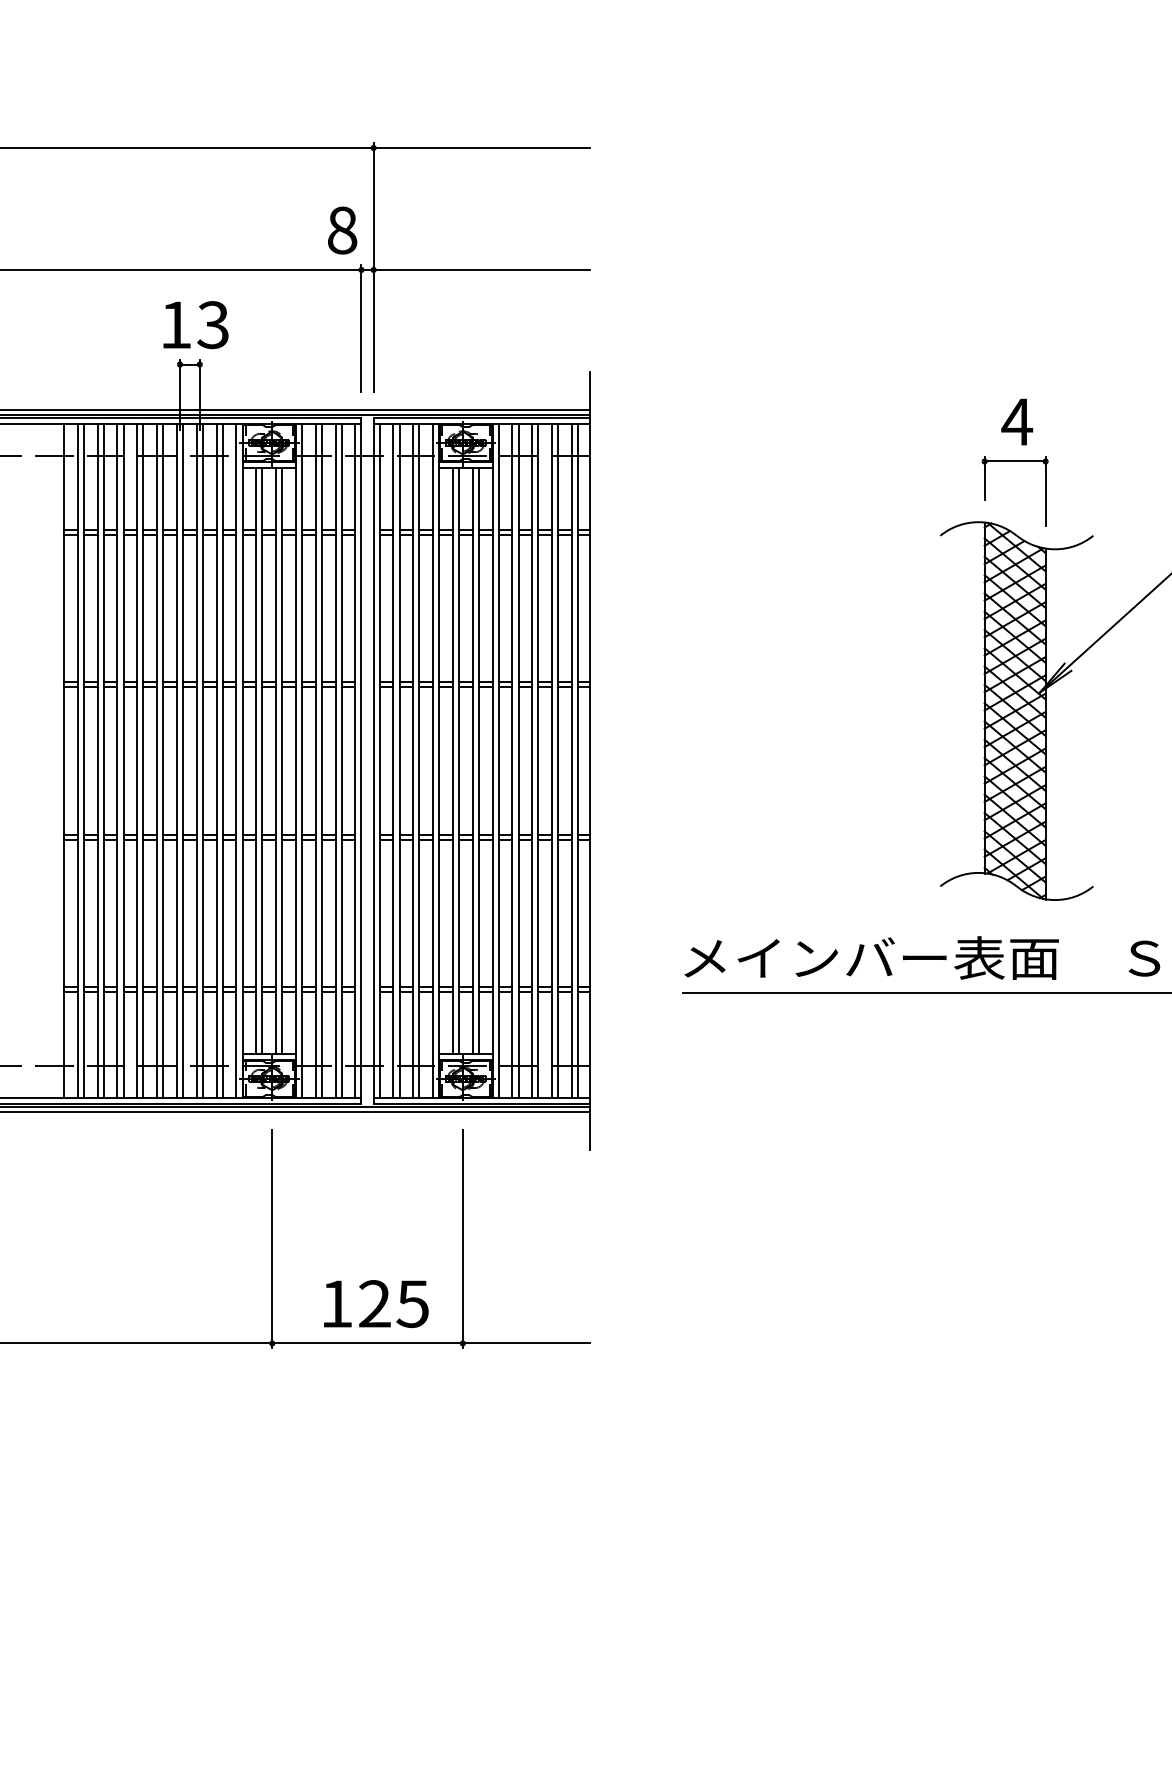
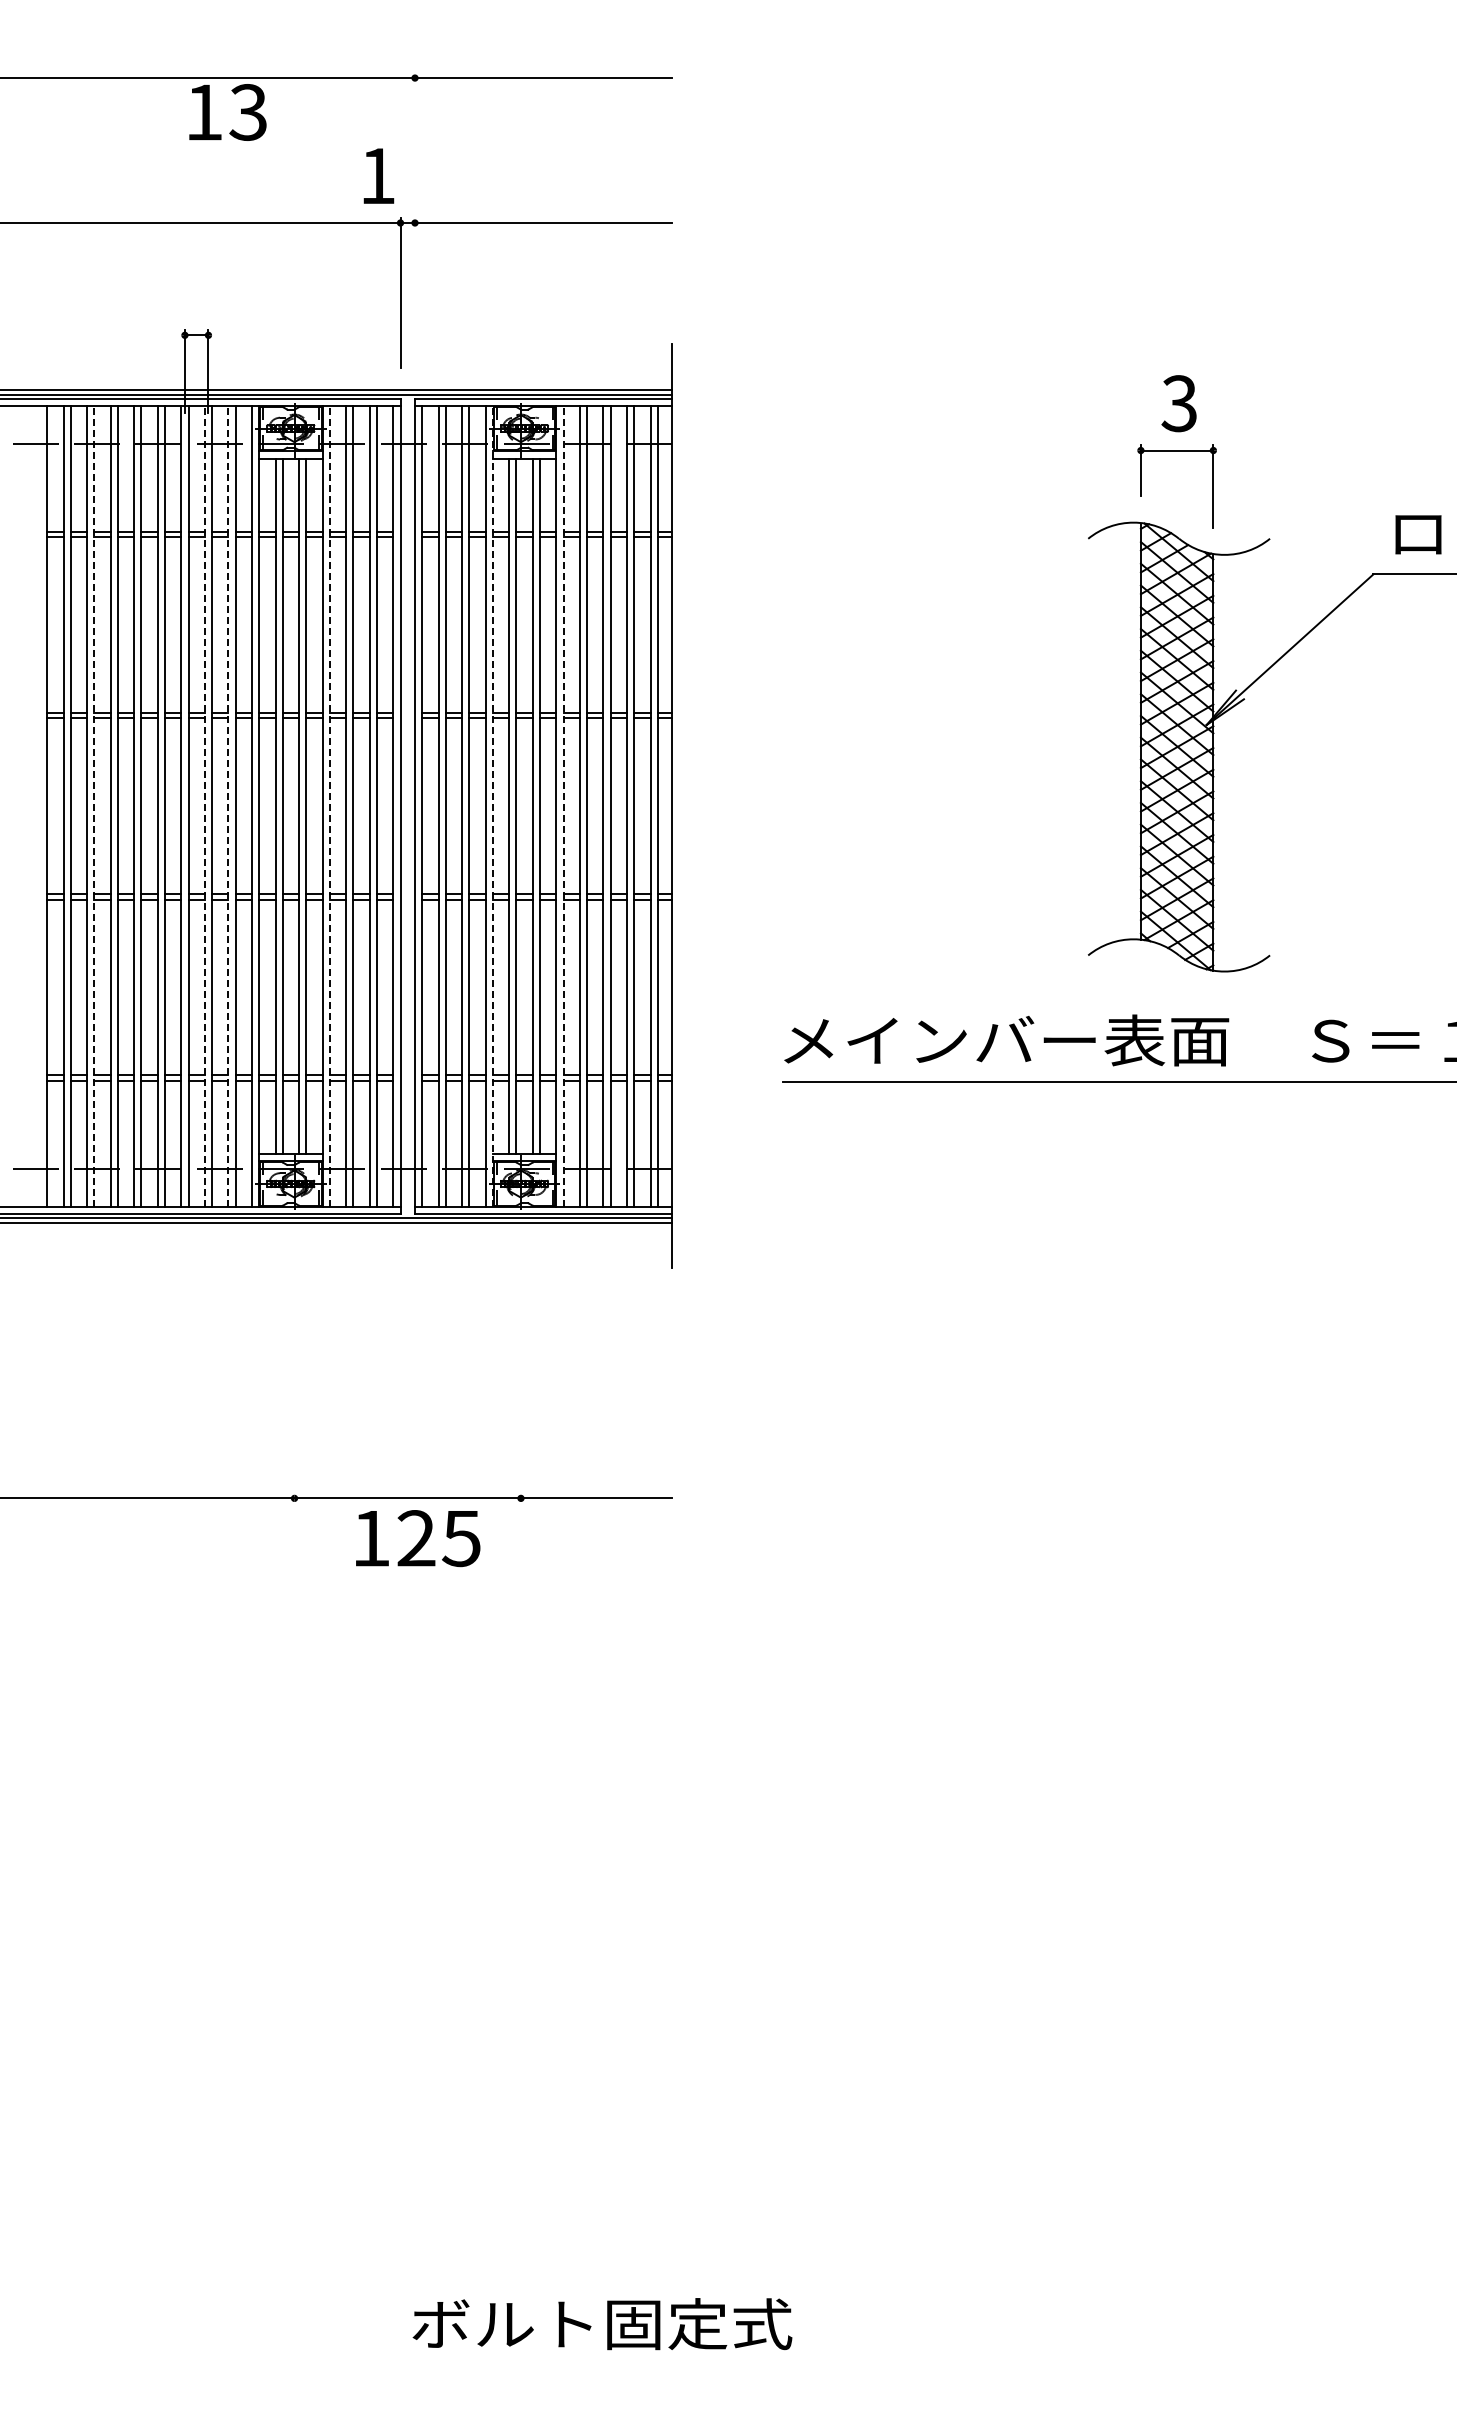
text: (342, 229) -> (377, 175), 8 -> 1
line: (374, 267) -> (415, 219), removed
text: (195, 325) -> (227, 112), moved
text: (1017, 421) -> (1179, 403), 4 -> 3
line: (103, 760) -> (94, 805), solid -> dashed
line: (196, 760) -> (204, 805), solid -> dashed
line: (216, 760) -> (228, 805), solid -> dashed
line: (301, 760) -> (329, 805), solid -> dashed
line: (438, 760) -> (492, 805), solid -> dashed
line: (498, 760) -> (563, 805), solid -> dashed
line: (272, 1238) -> (294, 1373), removed
line: (462, 1238) -> (520, 1373), removed
text: (376, 1304) -> (418, 1538), moved

